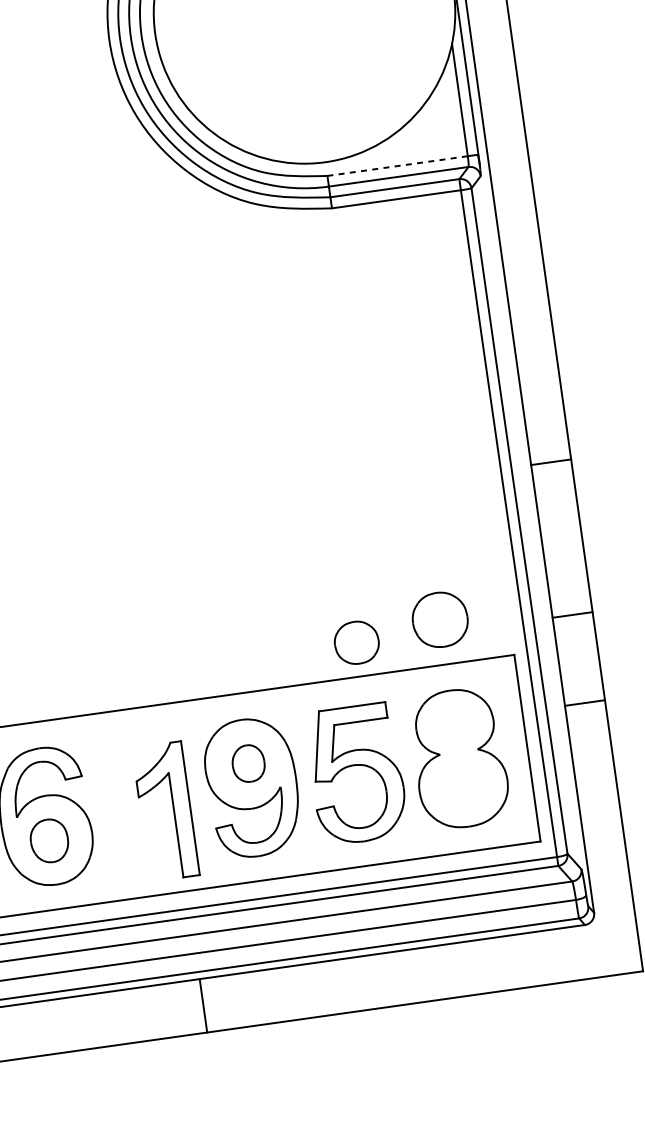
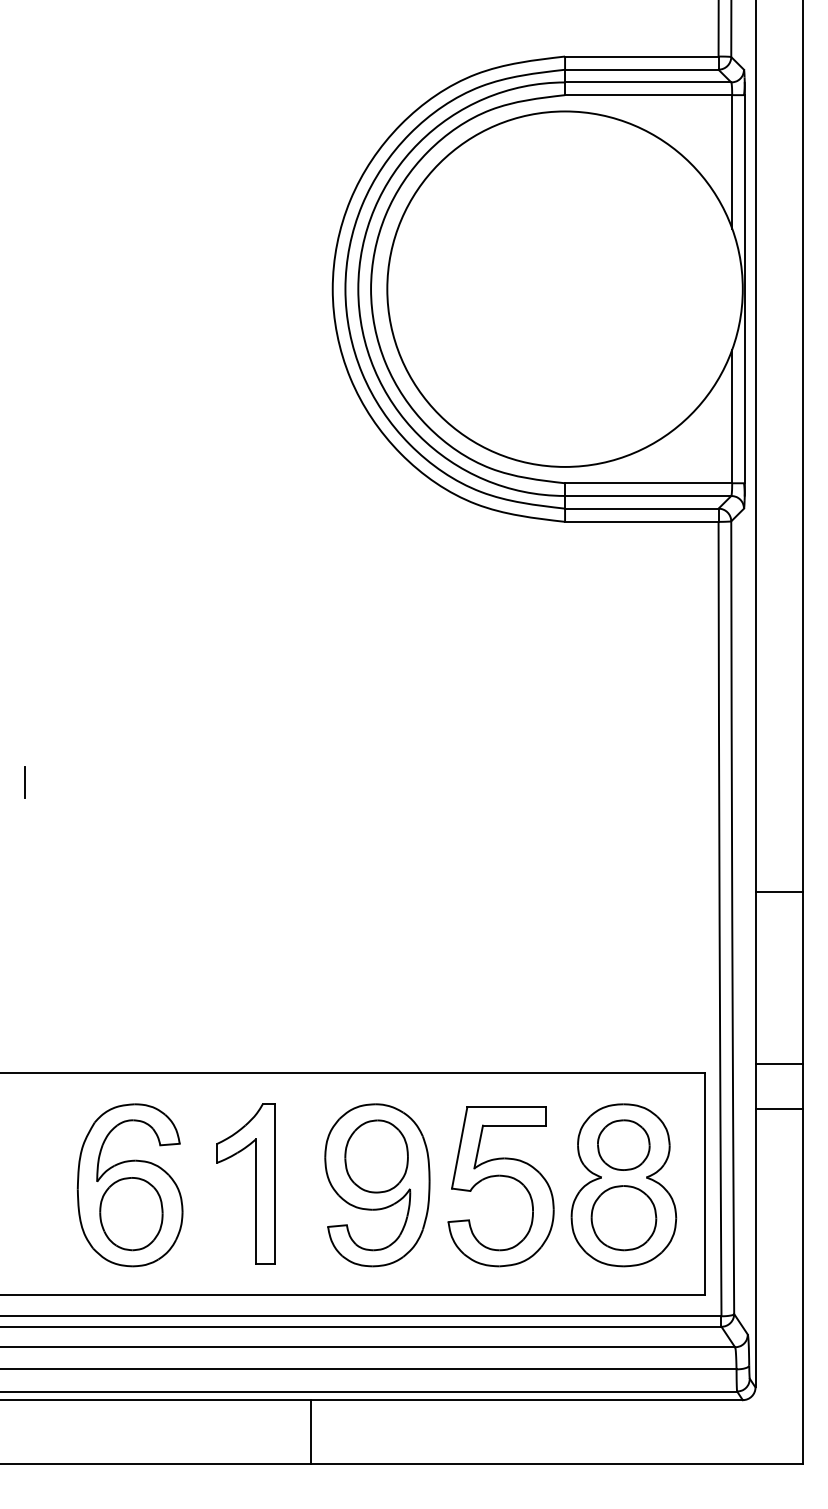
line: (397, 166) -> (648, 483), dashed -> solid
line: (551, 462) -> (779, 892), moved
line: (572, 615) -> (779, 1064), moved
part: (439, 620) -> (623, 1218), moved
part: (356, 642) -> (623, 1144), moved
line: (585, 703) -> (779, 1109), moved
part: (248, 763) -> (376, 1156), size x1.67
part: (173, 810) -> (255, 1183), moved
part: (49, 841) -> (131, 1214), size x1.43
line: (203, 1005) -> (311, 1431), moved

